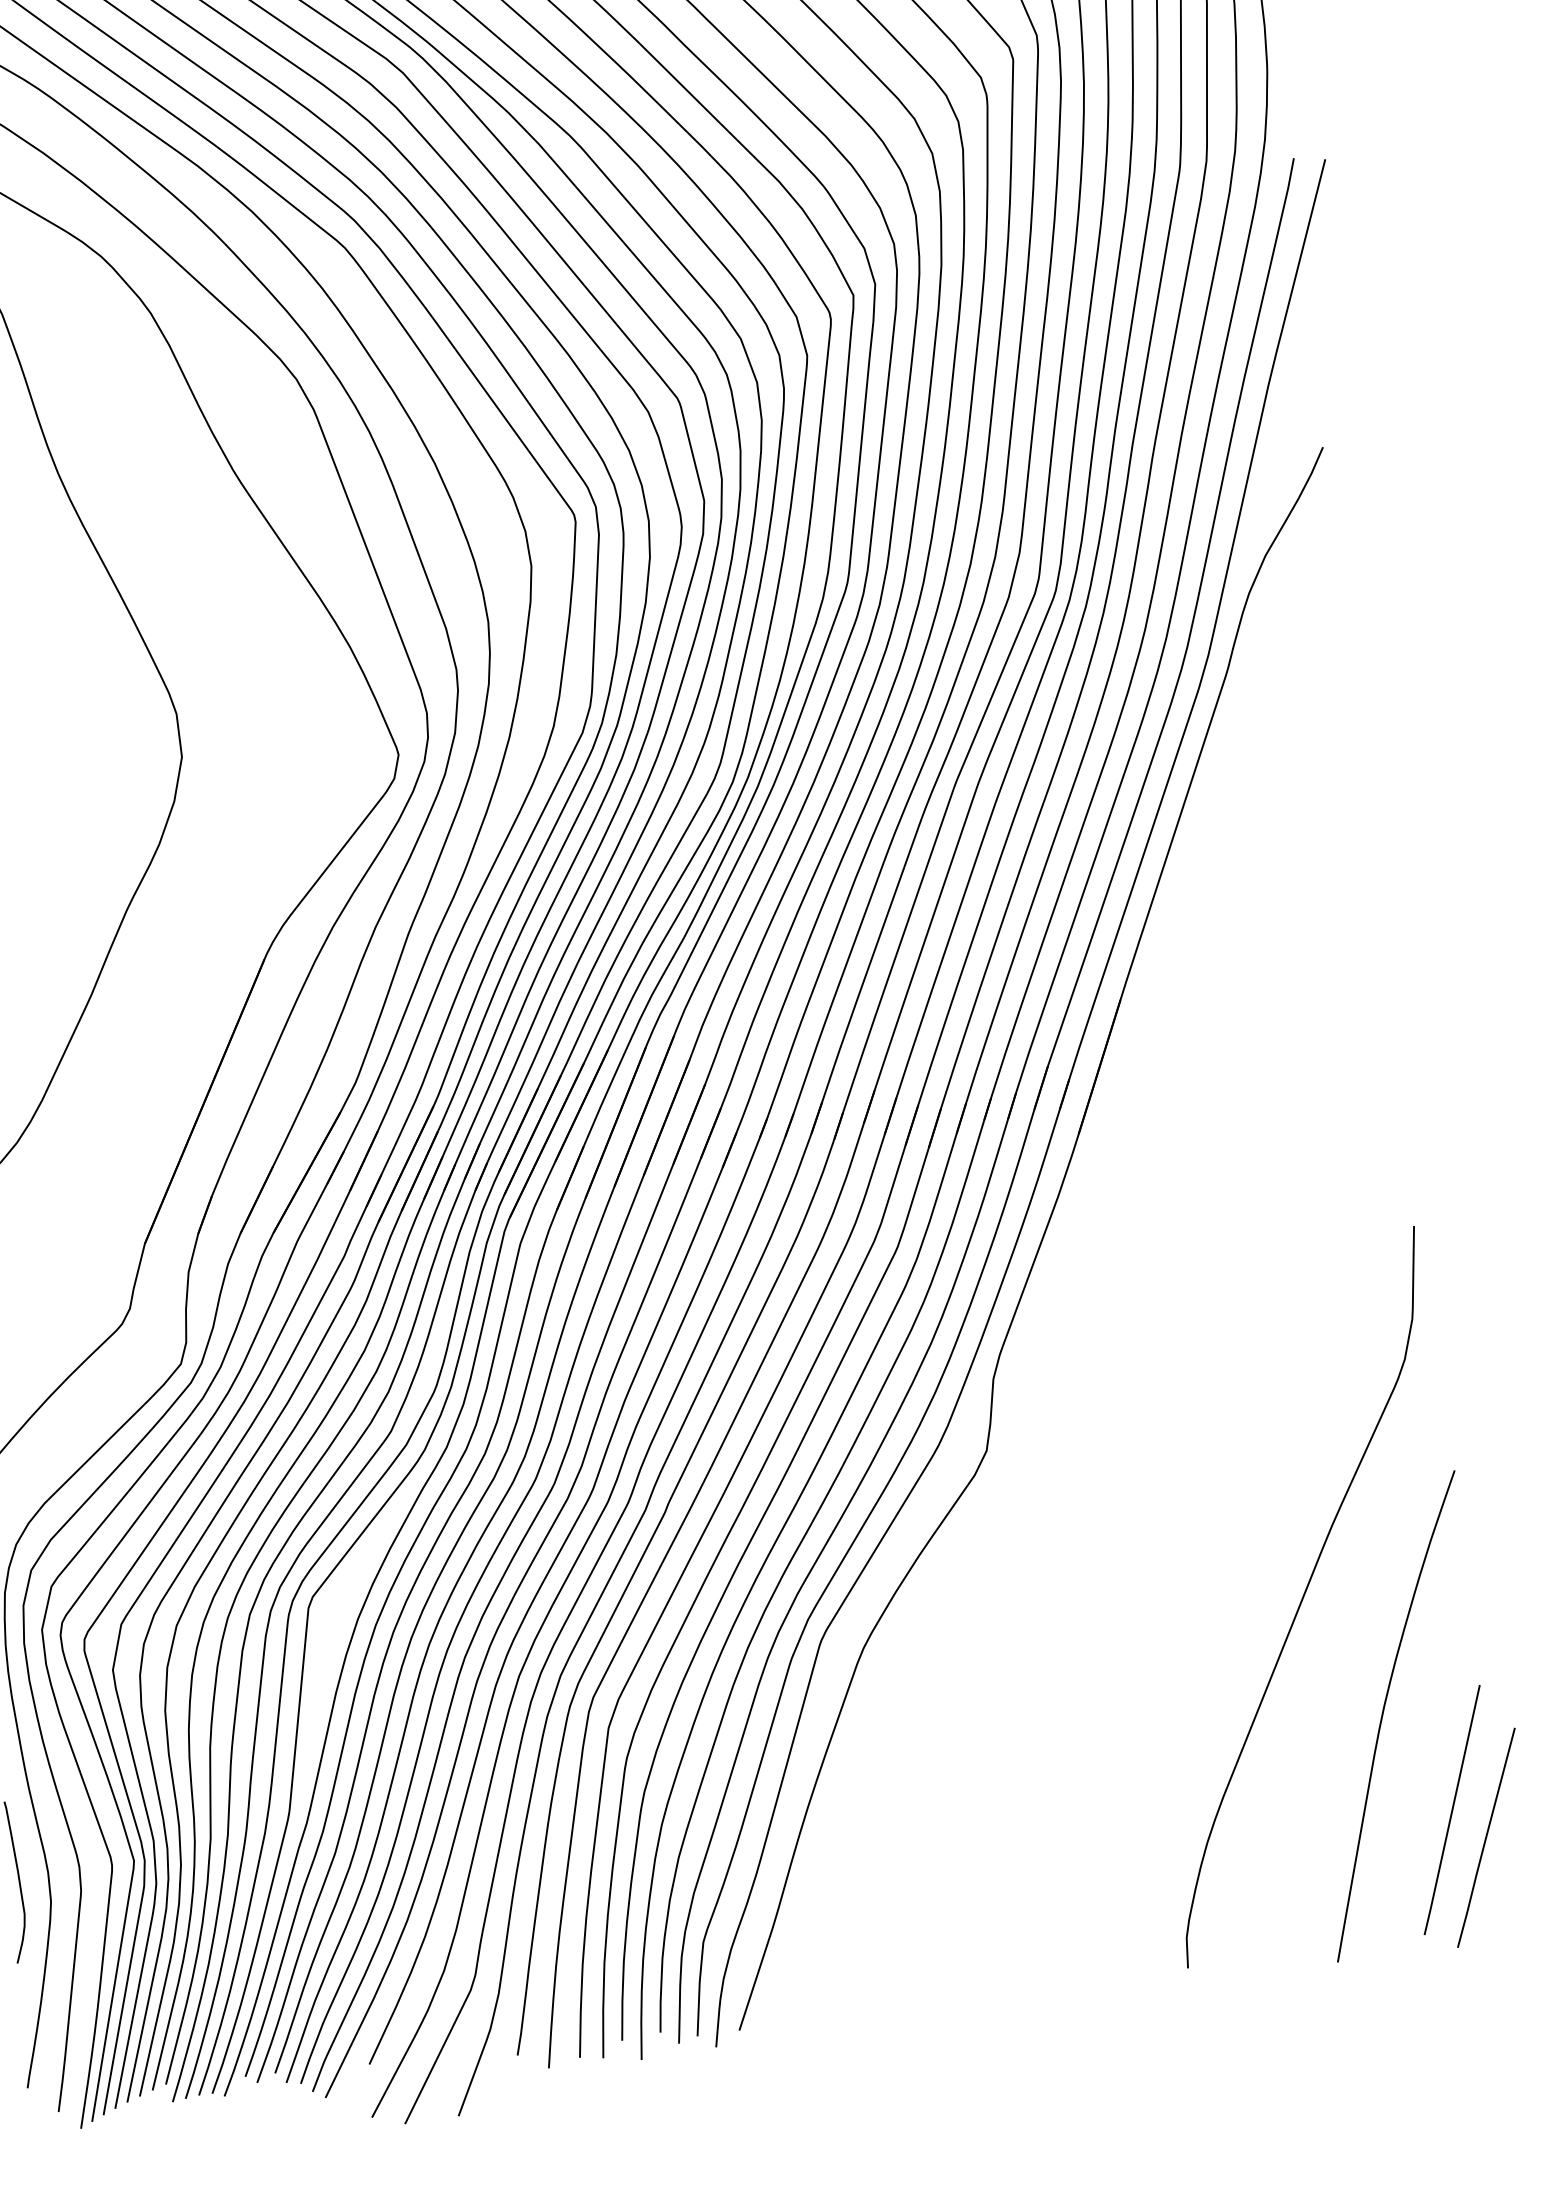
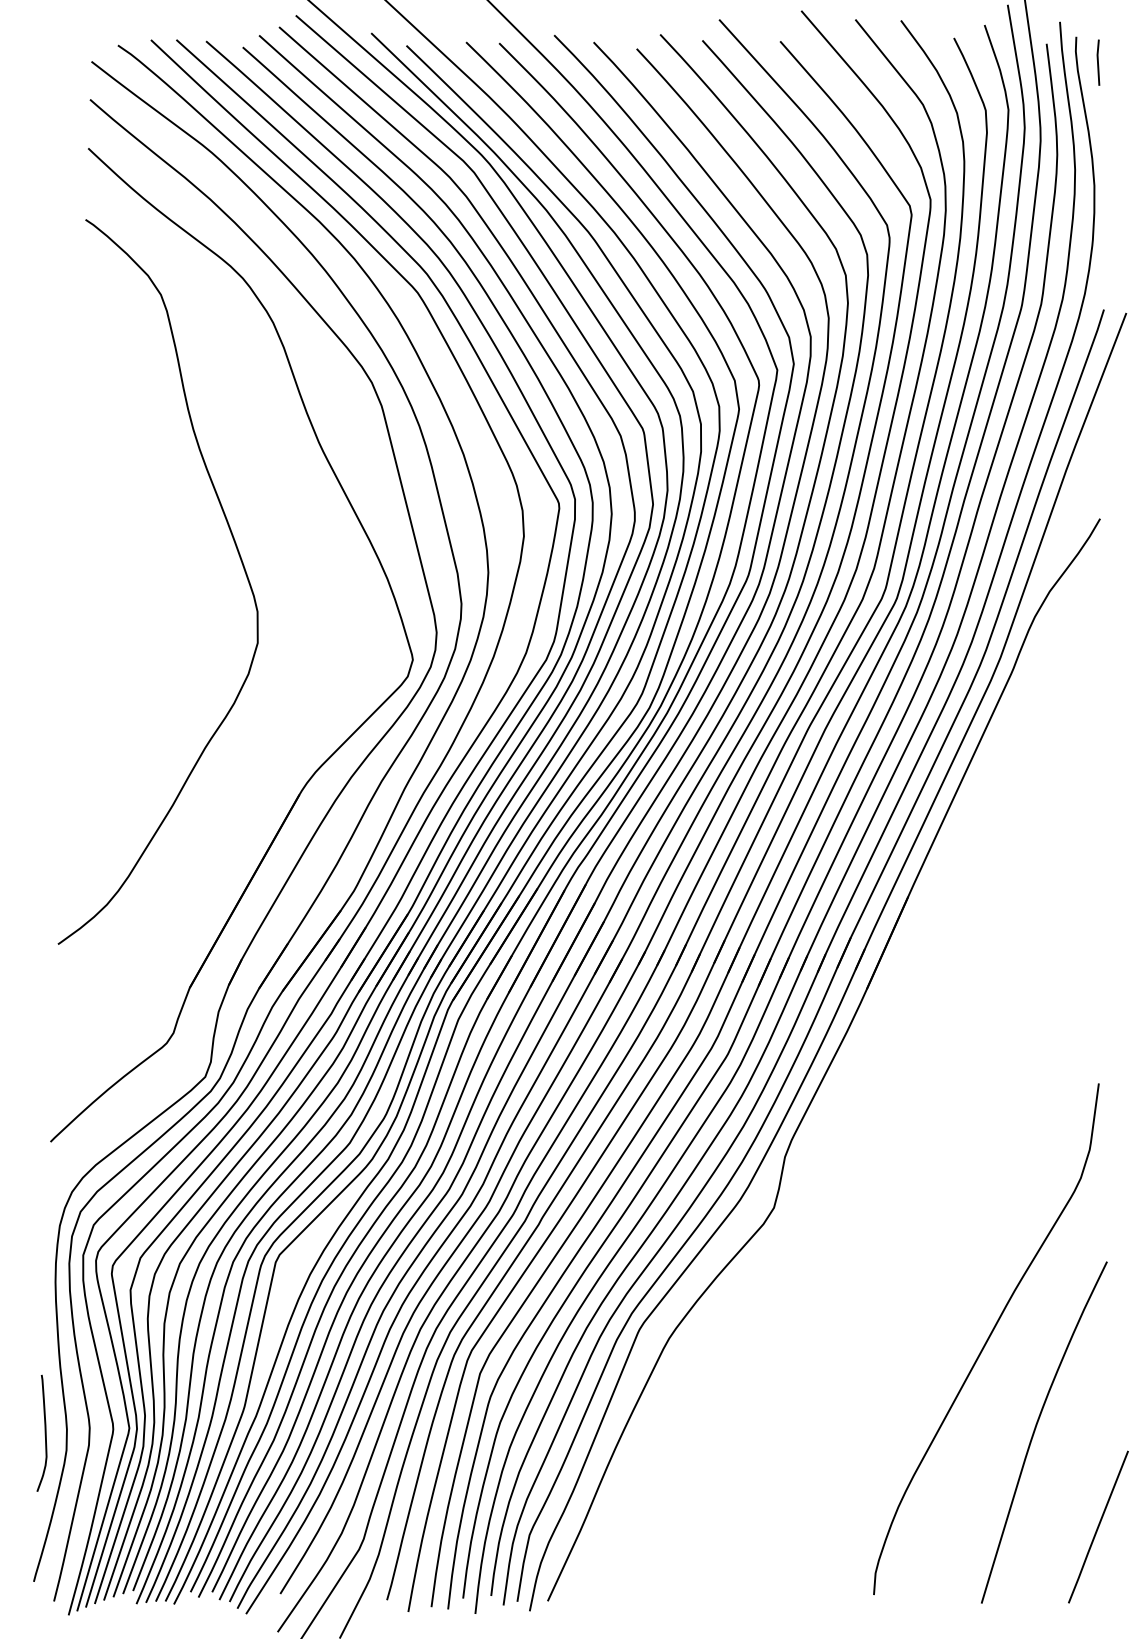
line: (1452, 1810) -> (1076, 1504), removed

